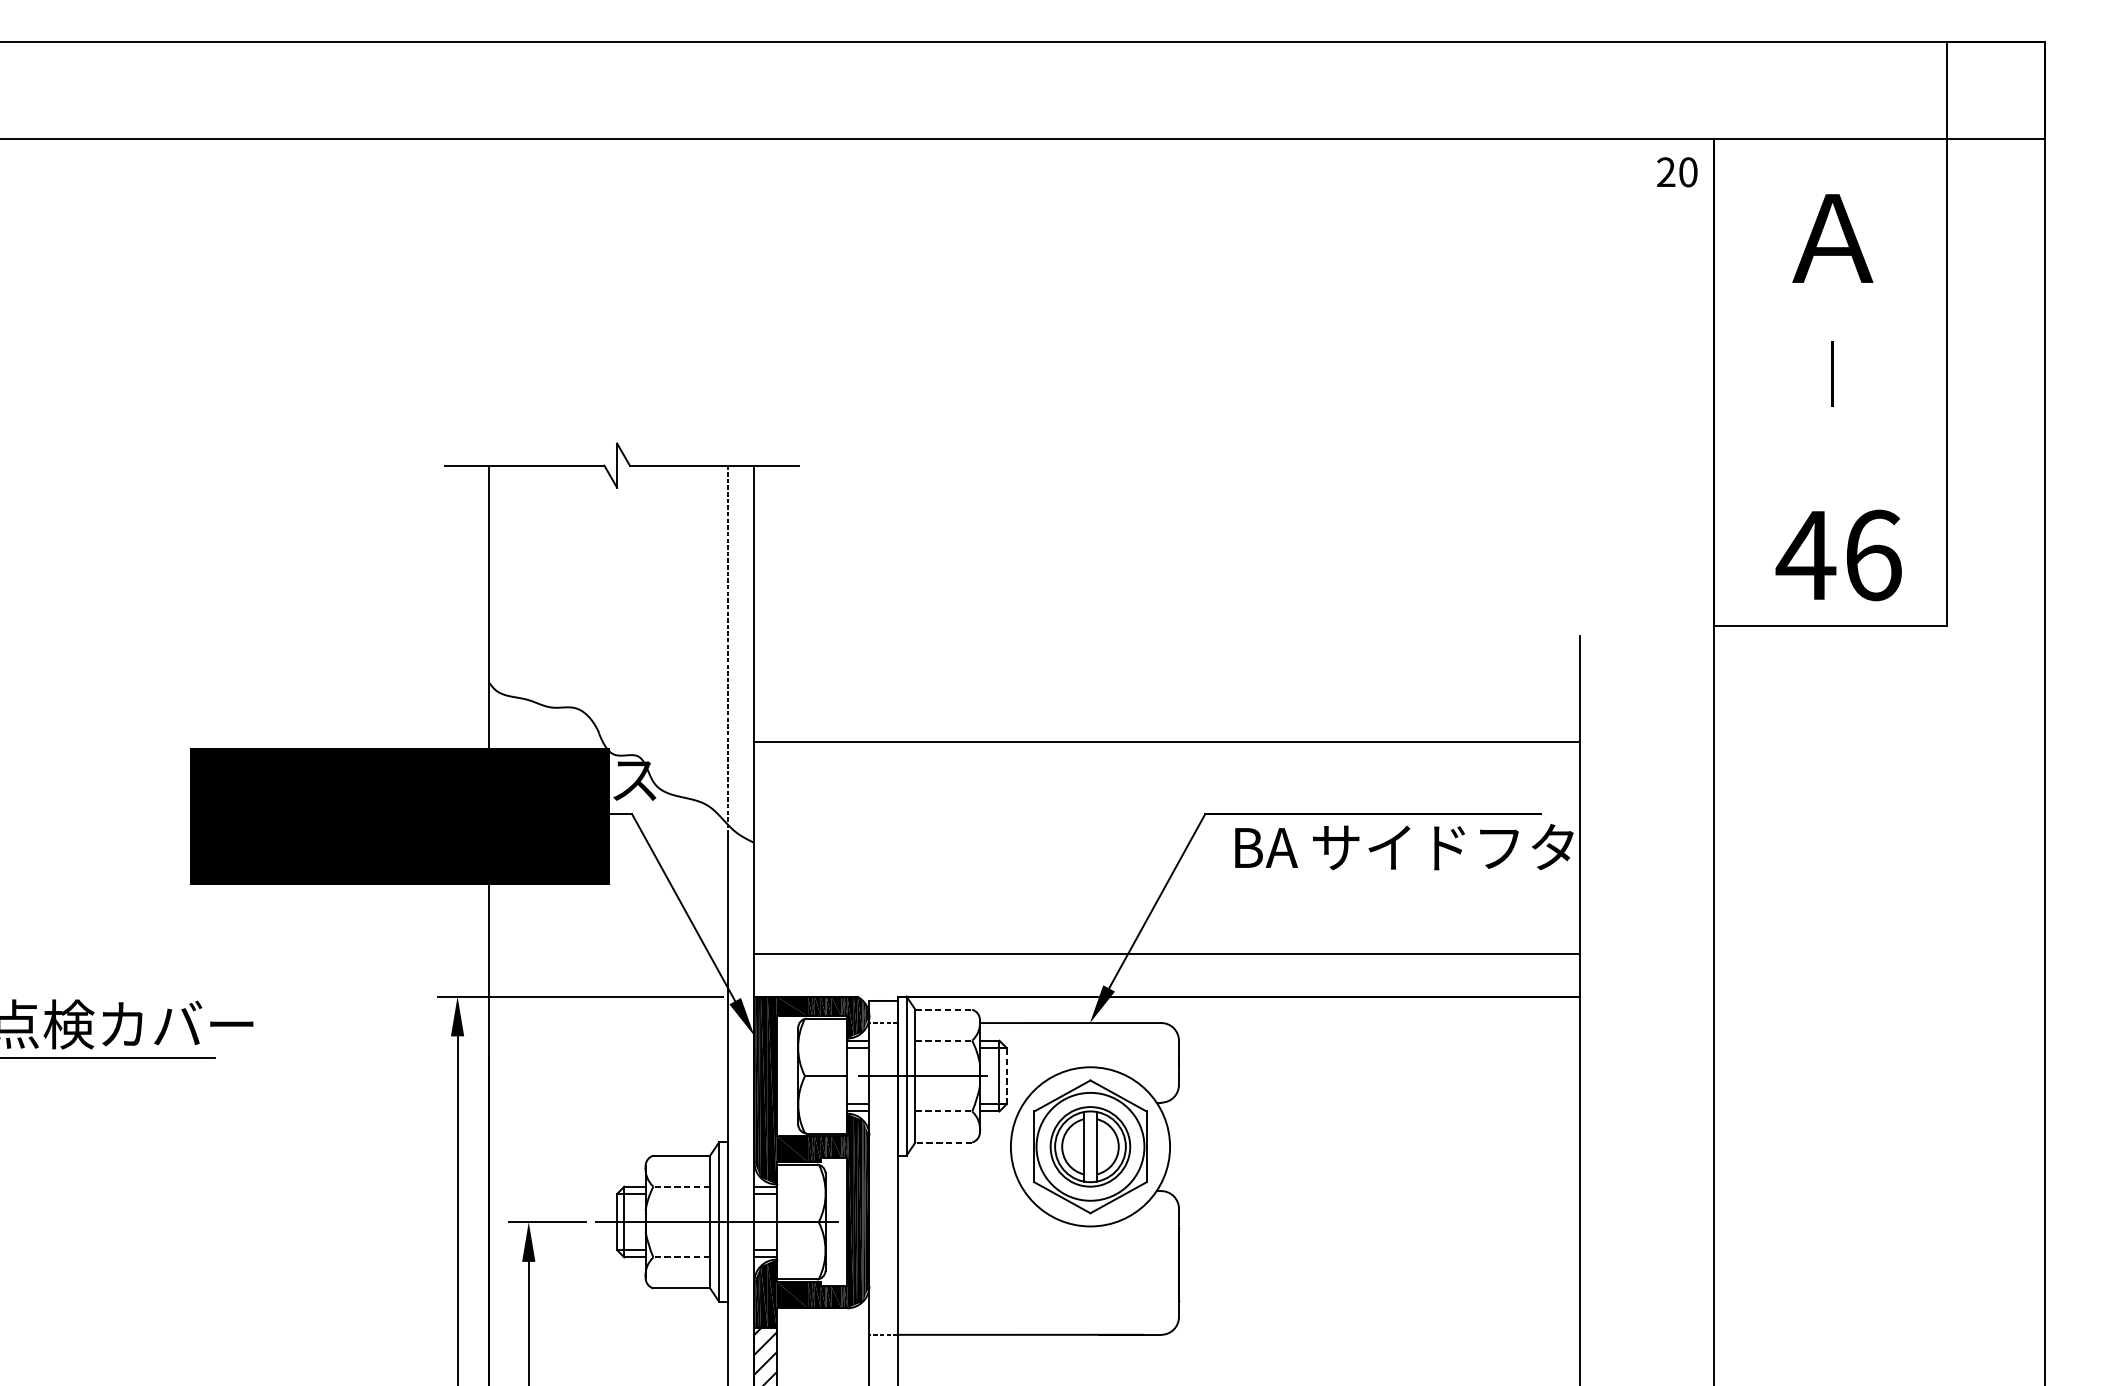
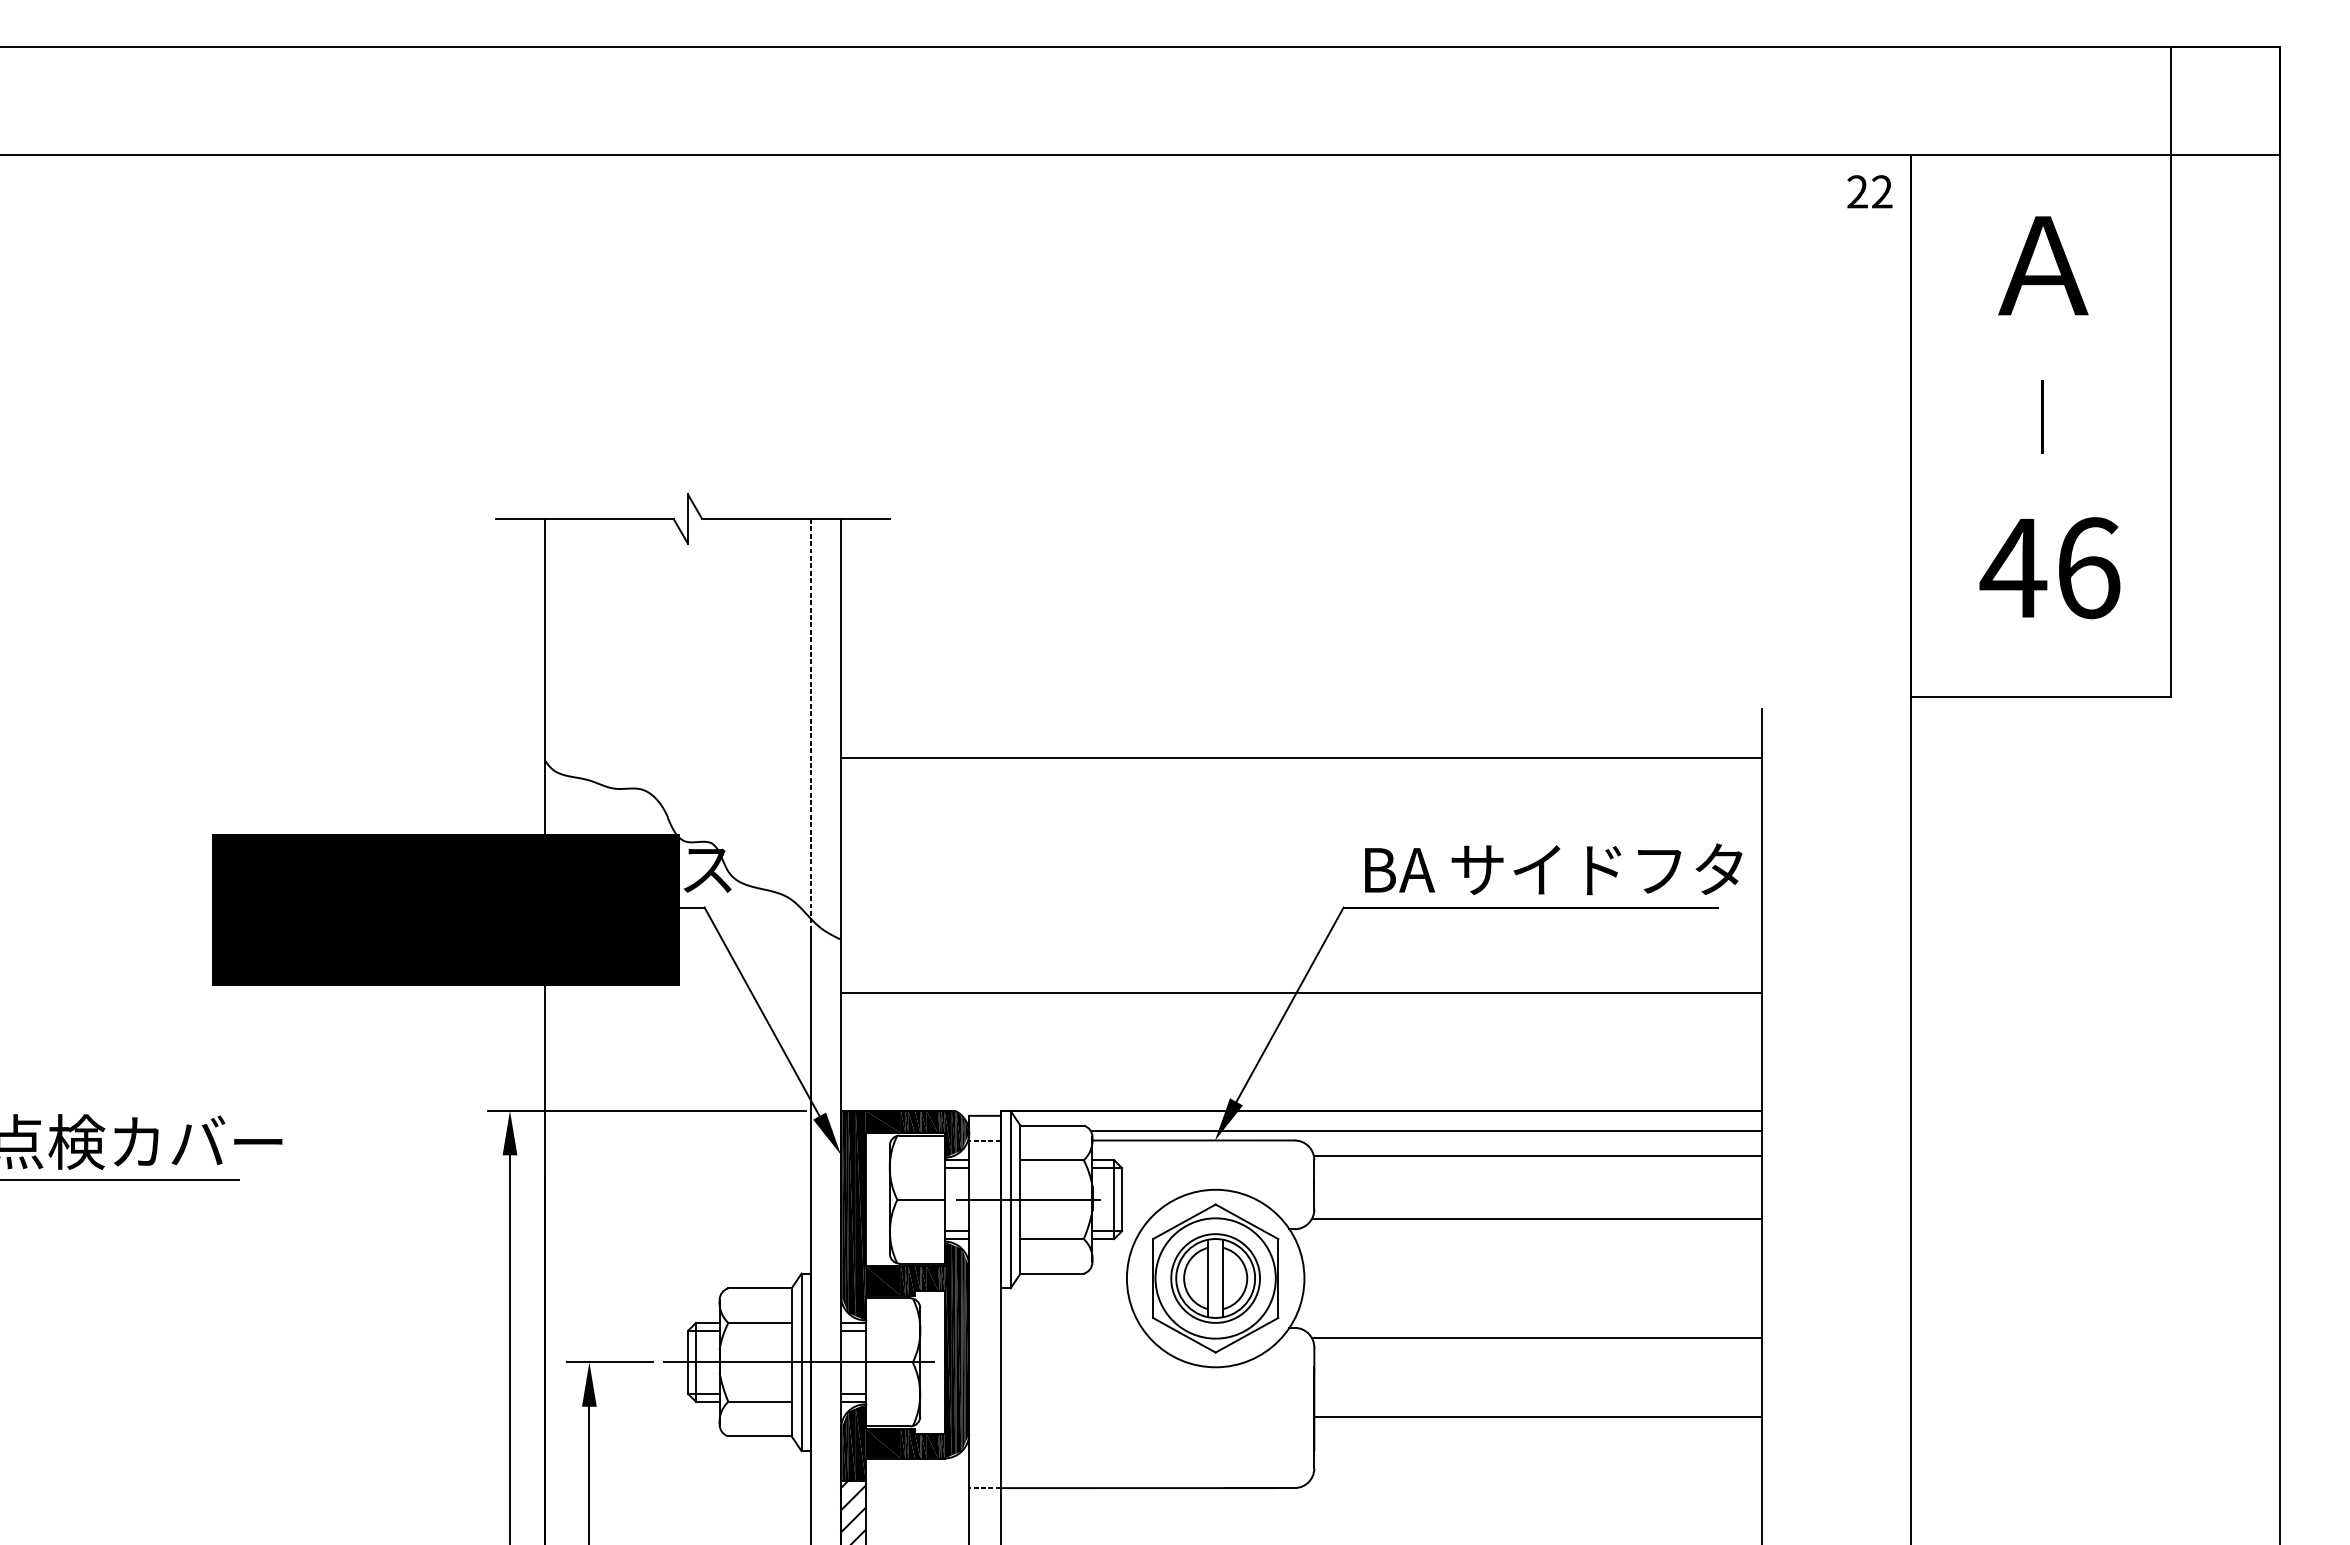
text: (1688, 171) -> (1882, 191), 20 -> 22
text: (1838, 555) -> (2049, 568), moved
line: (1167, 741) -> (1301, 757), moved
text: (1404, 847) -> (1553, 869), moved
line: (1167, 953) -> (1301, 992), moved
line: (944, 1009) -> (1052, 1125), dashed -> solid
line: (1278, 1014) -> (1425, 1130), added
line: (1379, 1036) -> (1537, 1155), added
line: (944, 1040) -> (1052, 1160), dashed -> solid
line: (1006, 1075) -> (1122, 1199), dashed -> solid
line: (1378, 1093) -> (1536, 1219), added
line: (944, 1111) -> (1052, 1239), dashed -> solid
line: (944, 1142) -> (1052, 1273), dashed -> solid
line: (682, 1186) -> (760, 1322), dashed -> solid
line: (1378, 1199) -> (1536, 1337), added
line: (682, 1257) -> (760, 1401), dashed -> solid
line: (1379, 1270) -> (1537, 1416), added

